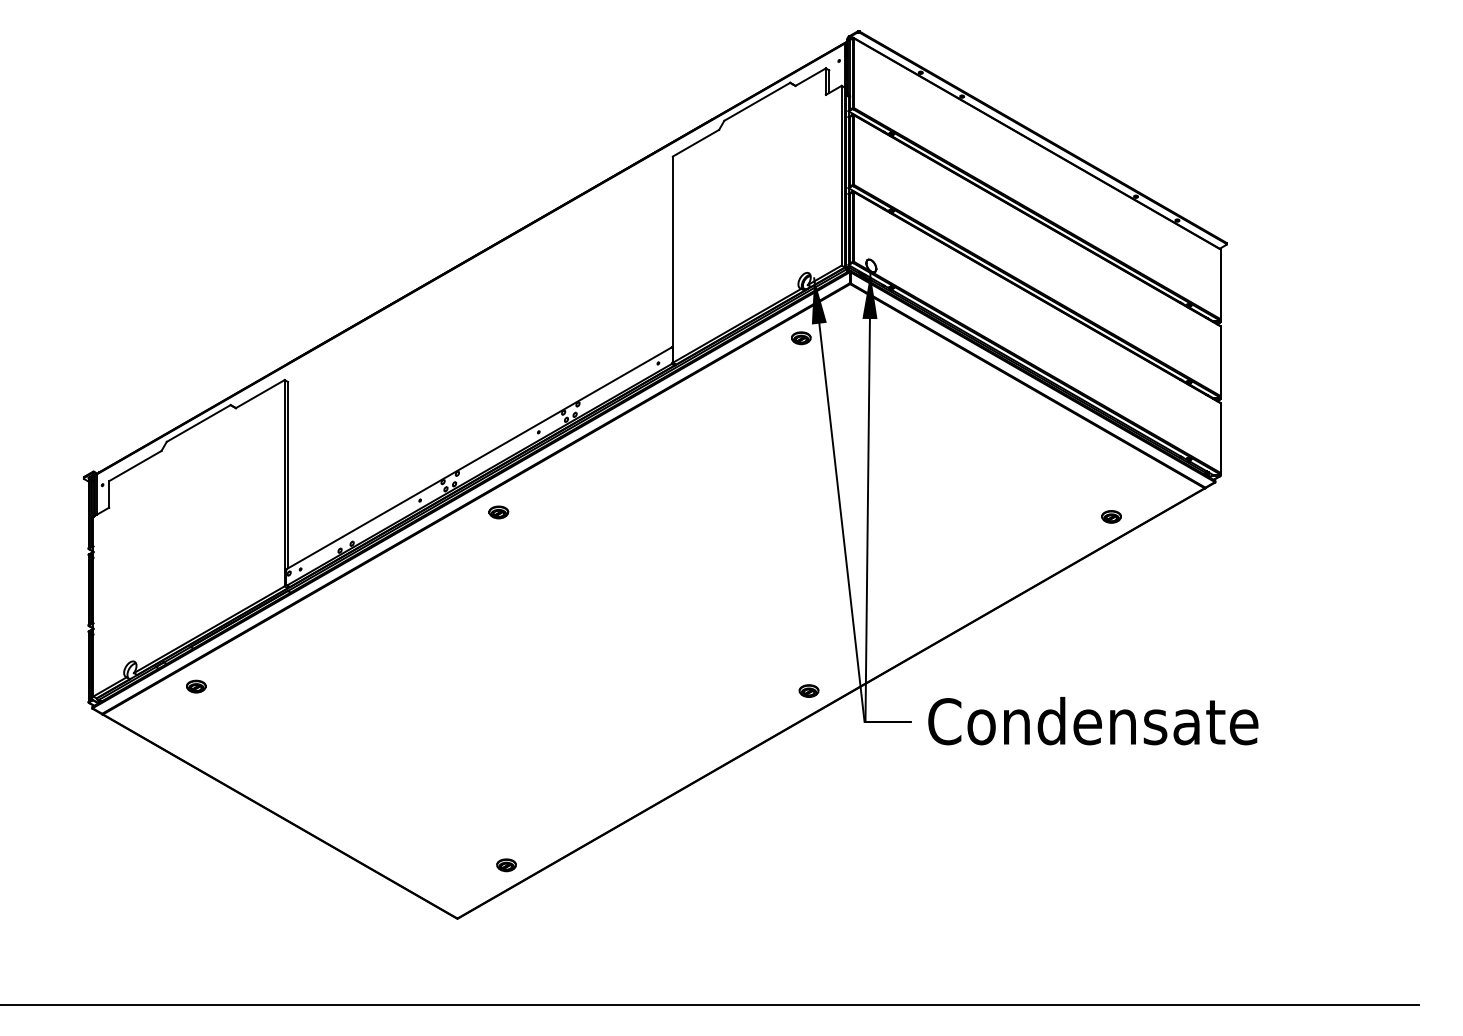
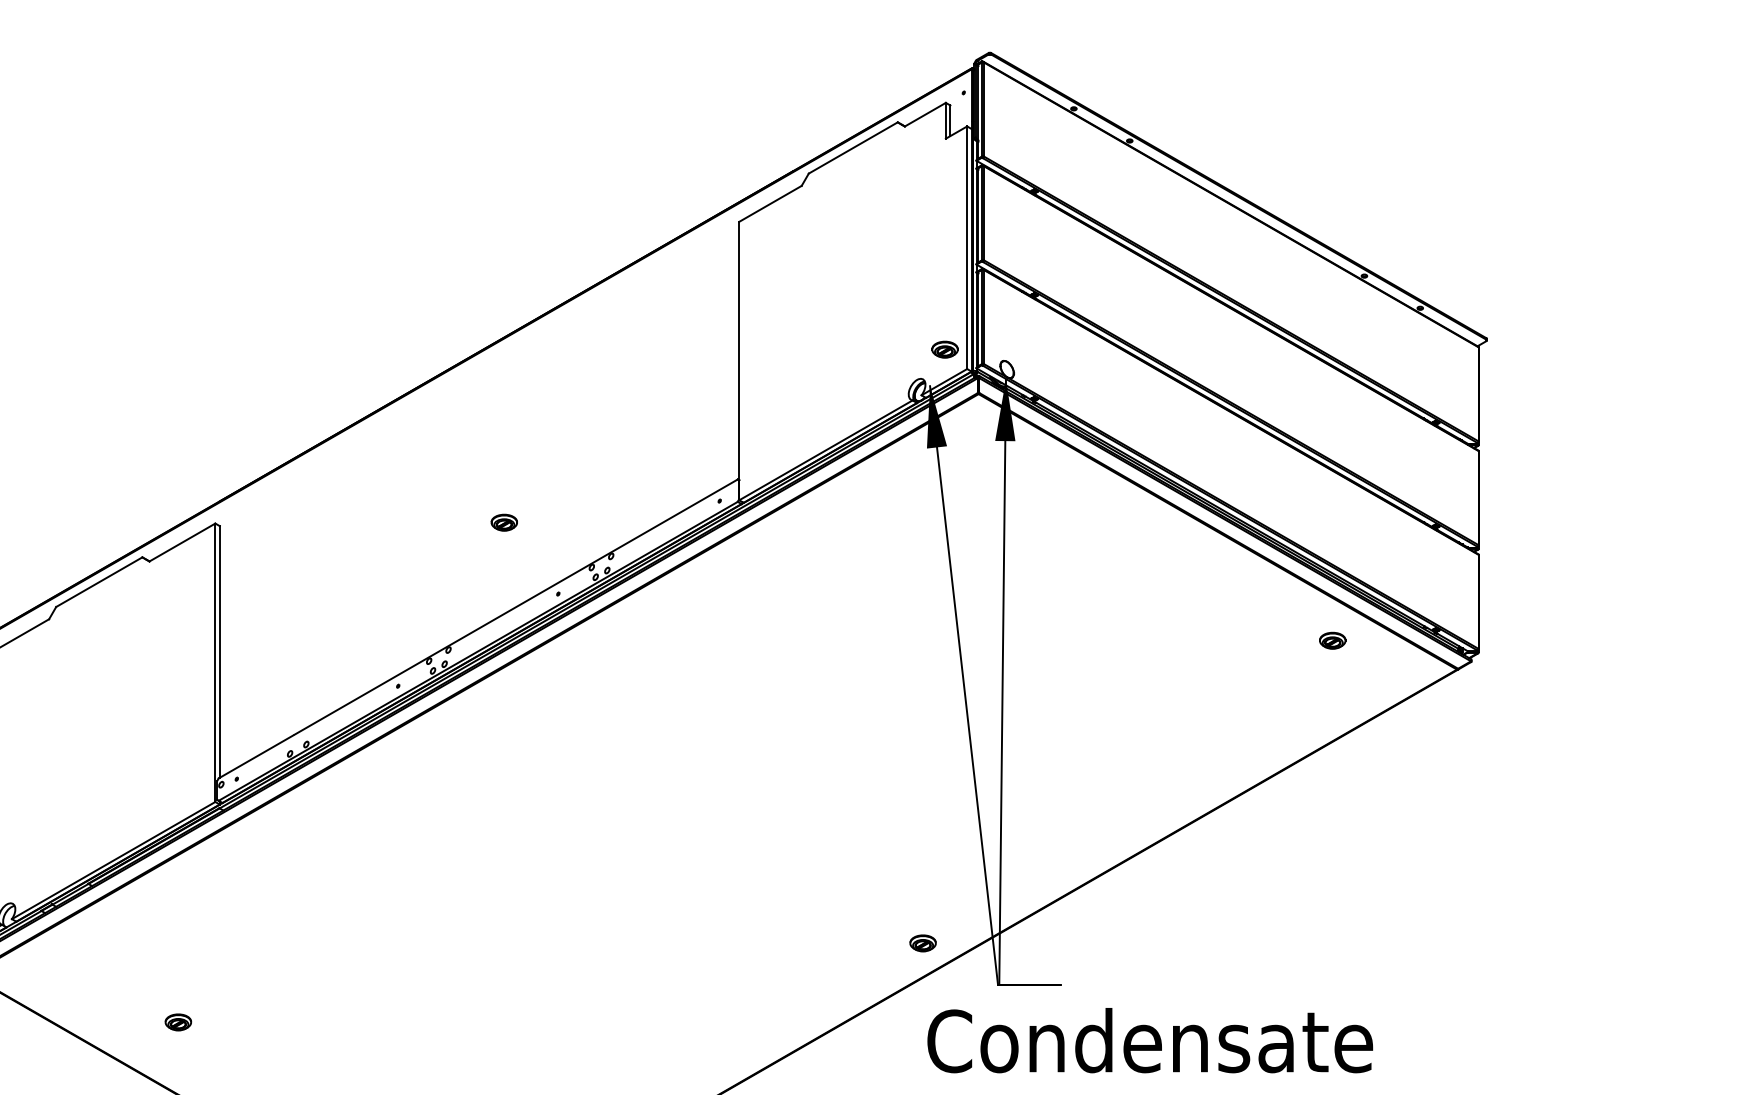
part: (801, 338) -> (945, 350), moved
part: (498, 512) -> (503, 522), moved
part: (1111, 516) -> (1332, 640), moved
part: (196, 686) -> (178, 1022), moved
text: (1093, 721) -> (1150, 1041), moved

